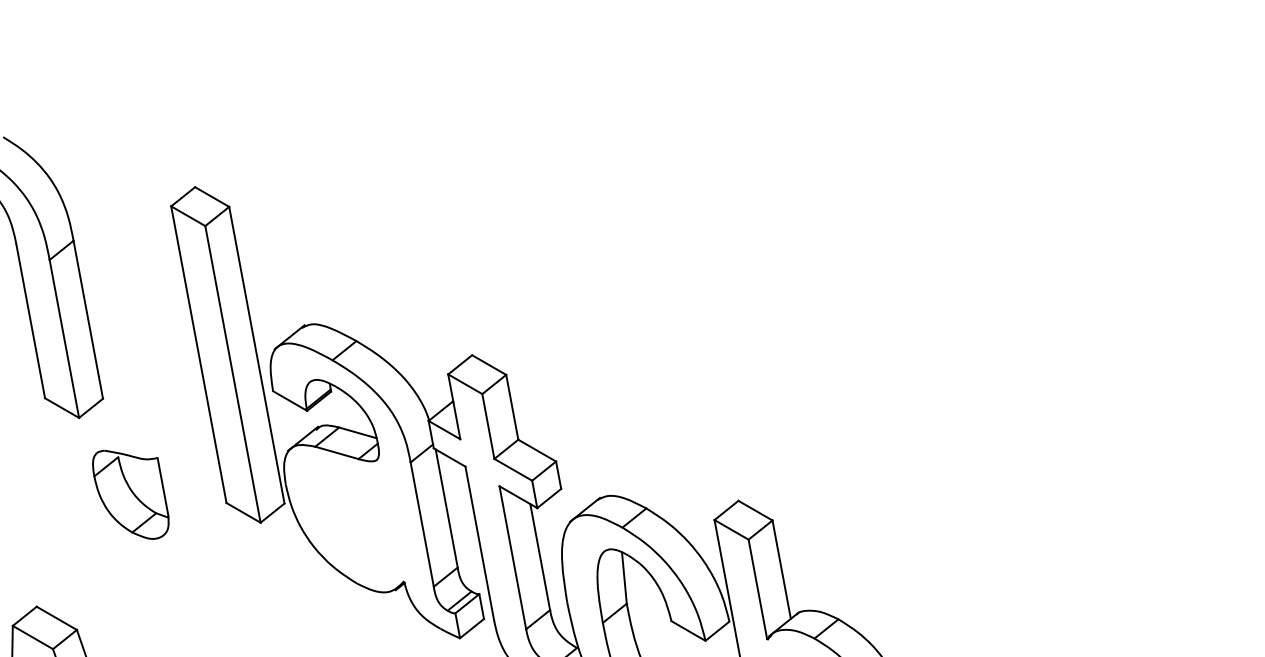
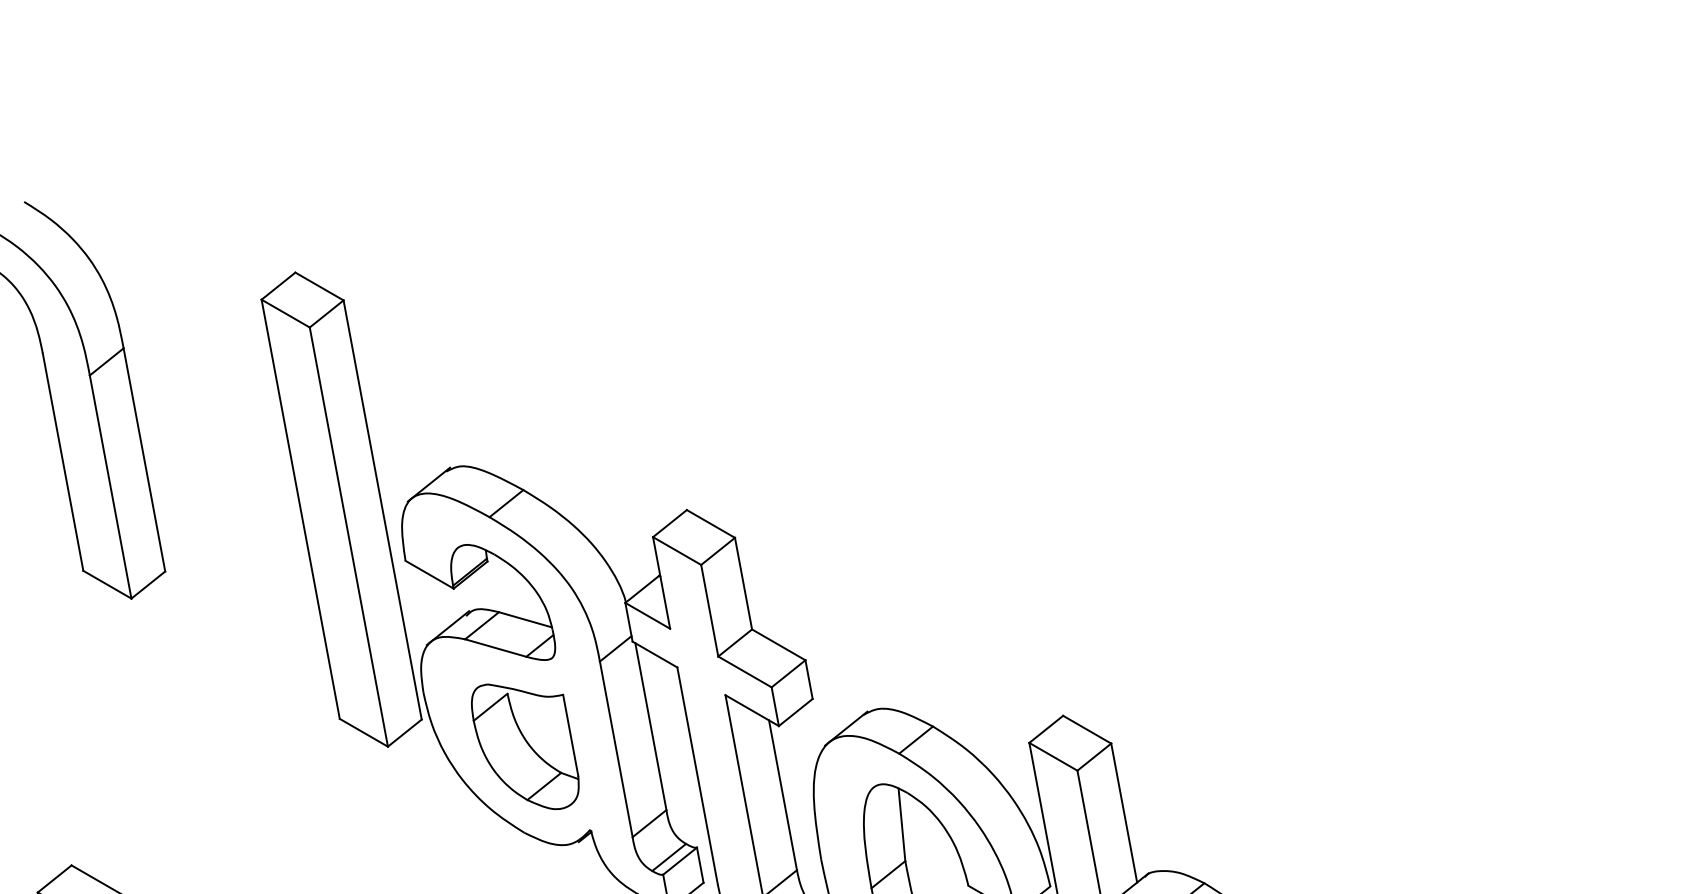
part: (130, 494) -> (524, 746), moved

